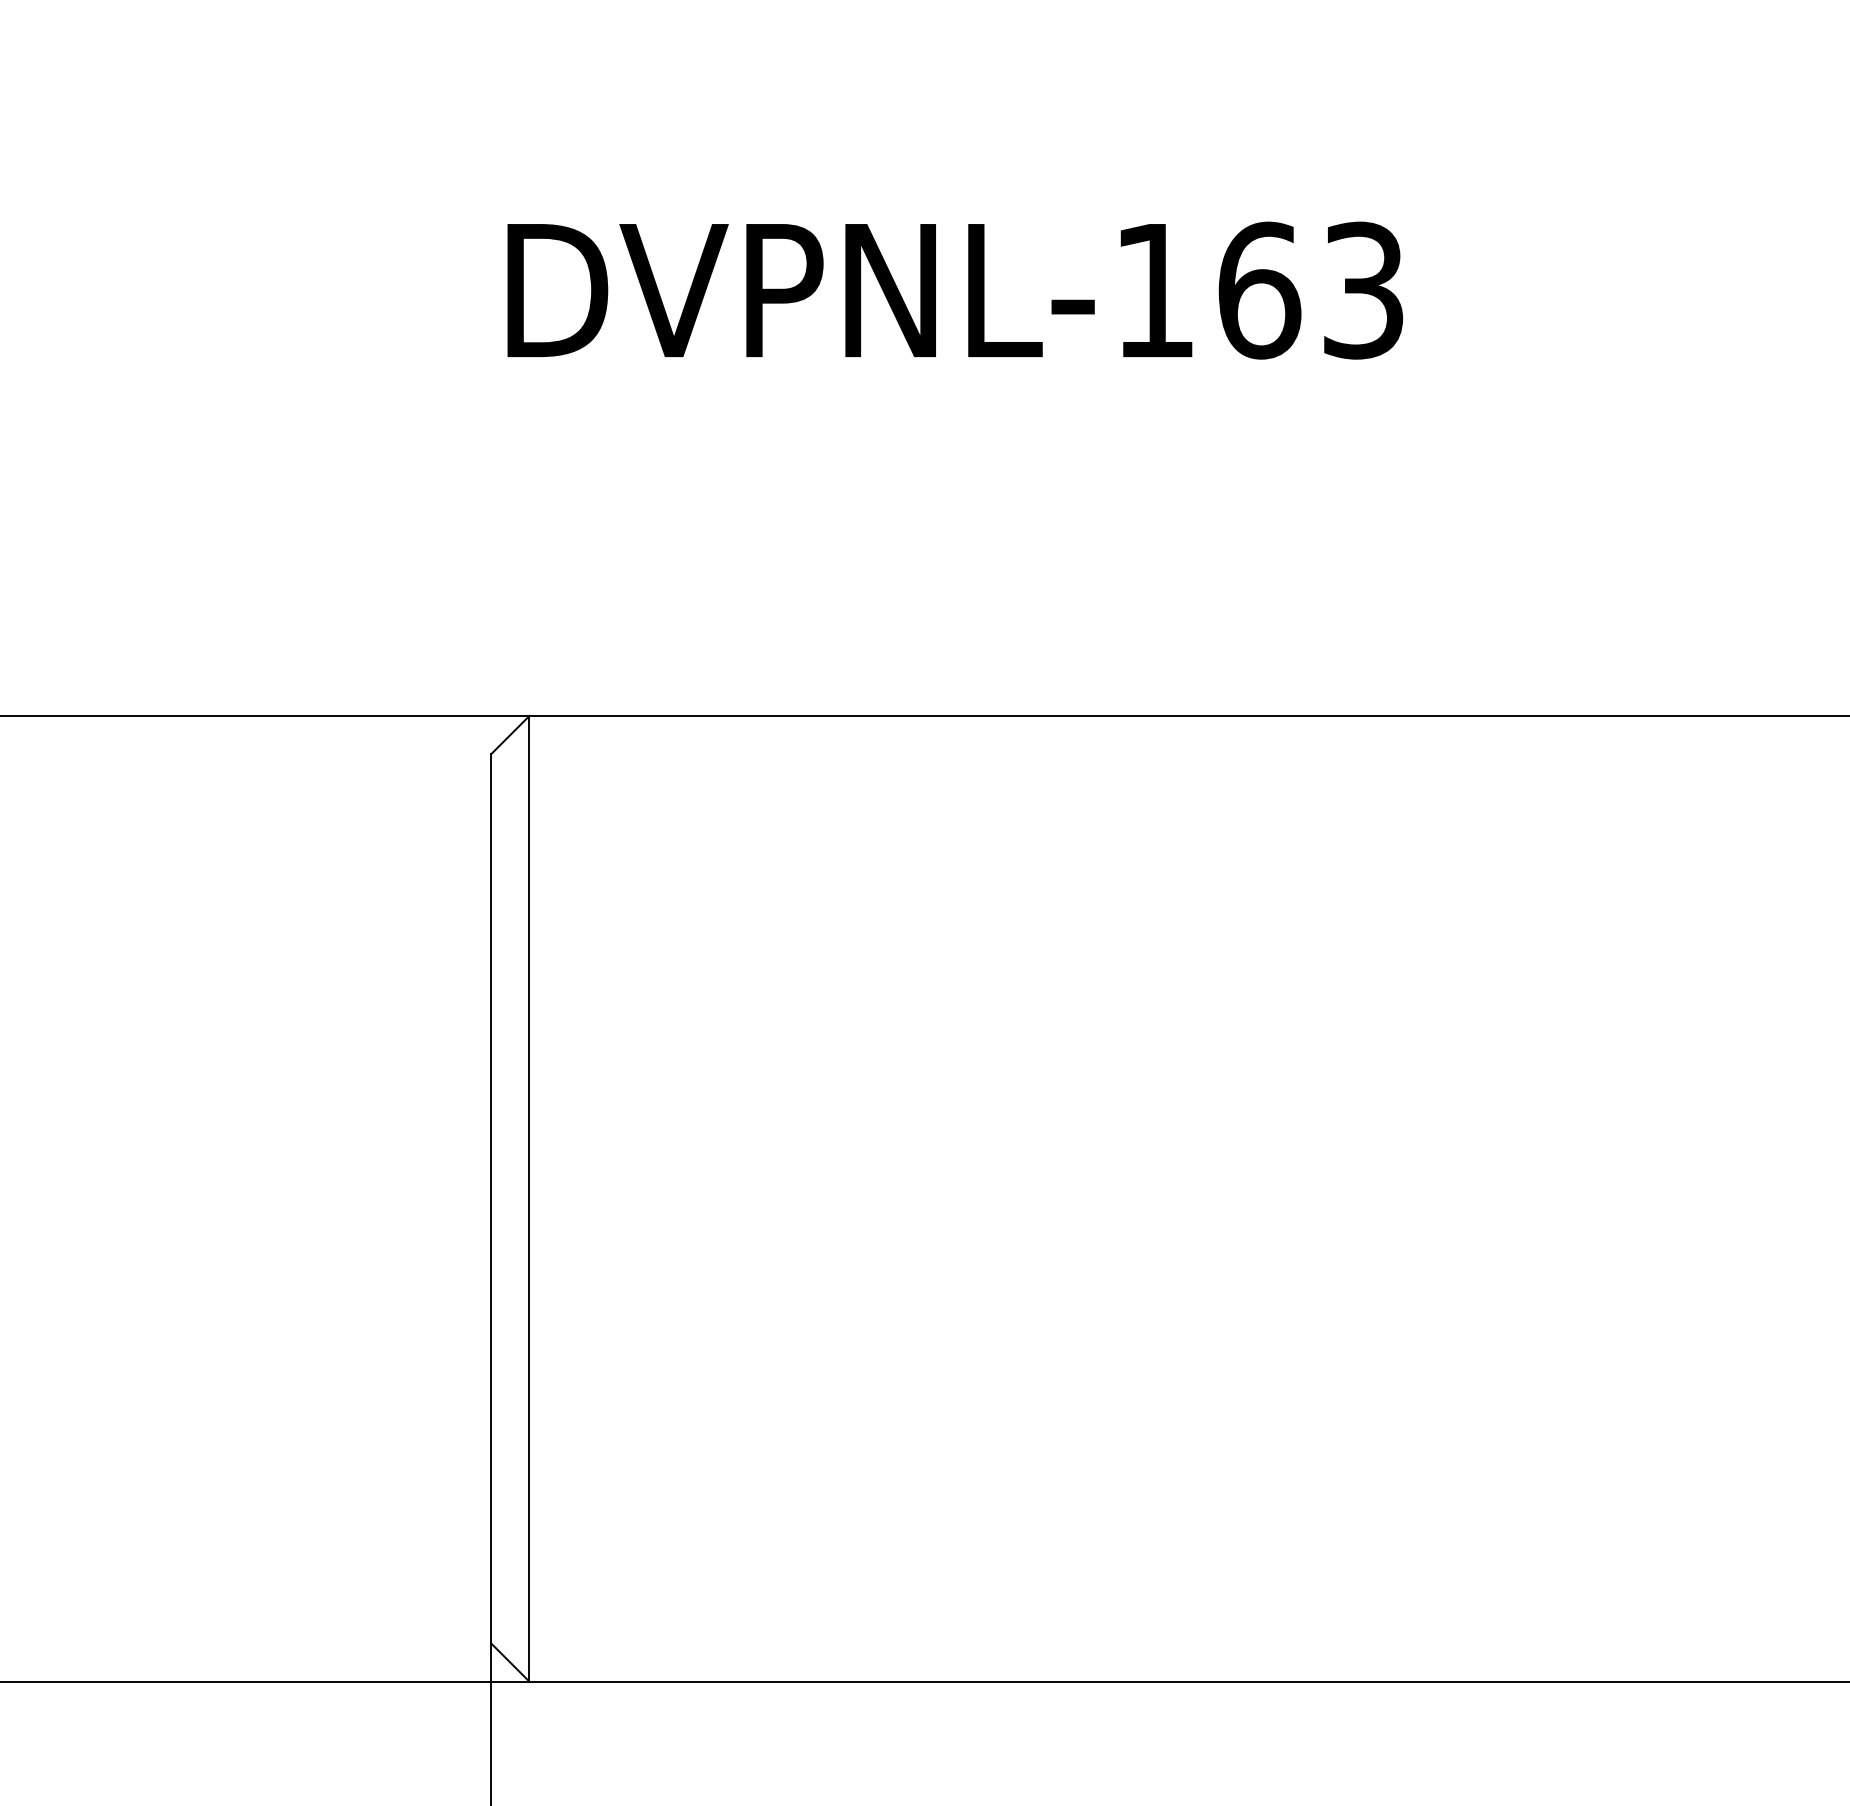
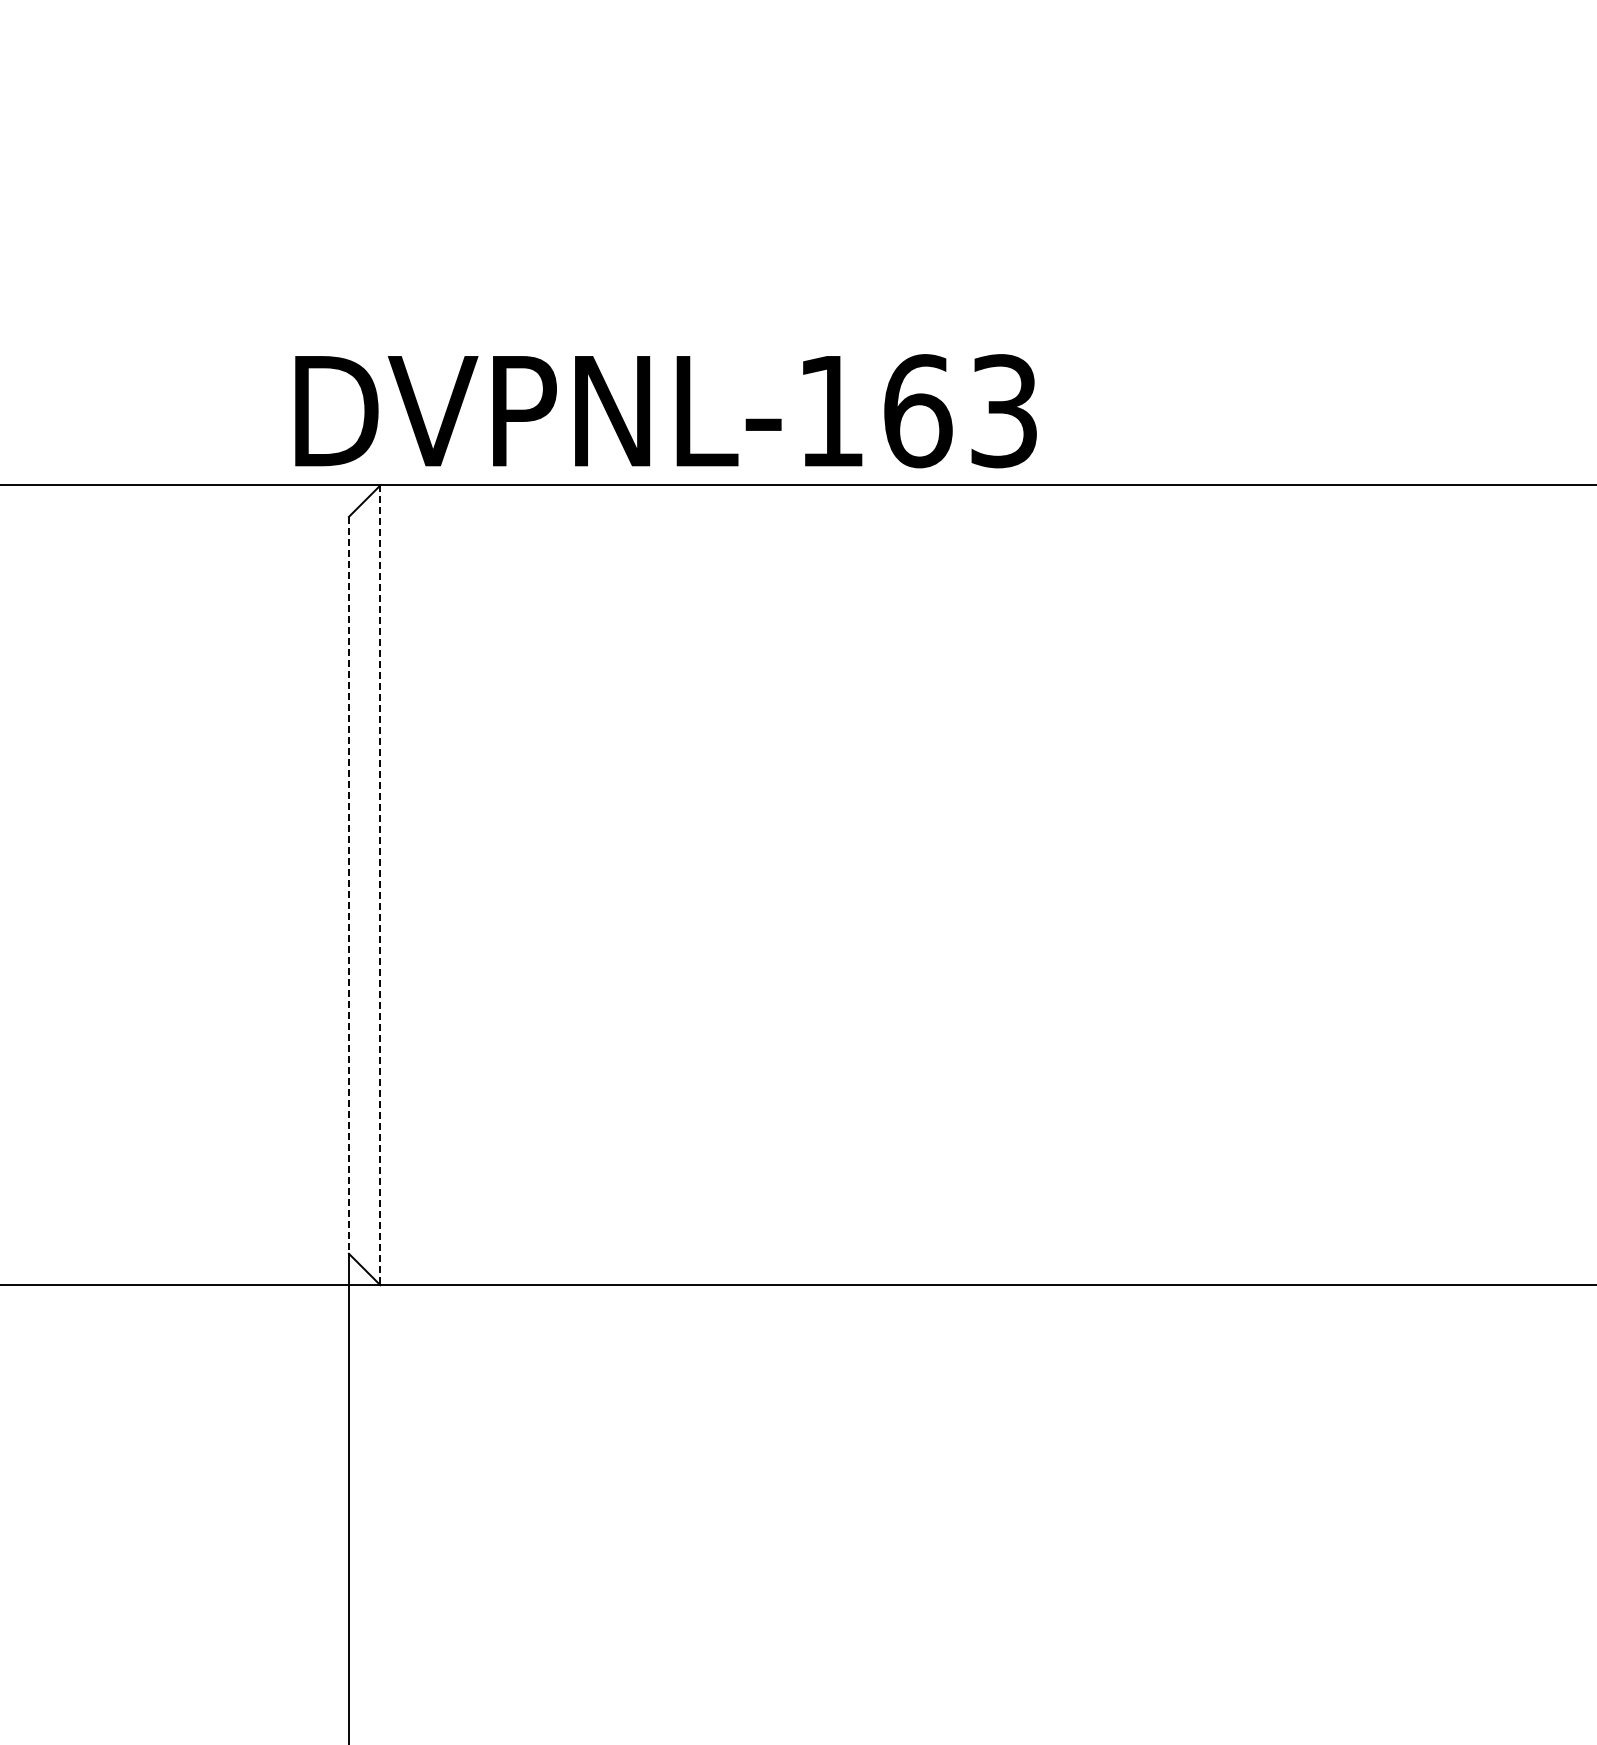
text: (954, 290) -> (665, 411), moved
line: (490, 1199) -> (348, 885), solid -> dashed
line: (529, 1199) -> (380, 885), solid -> dashed

